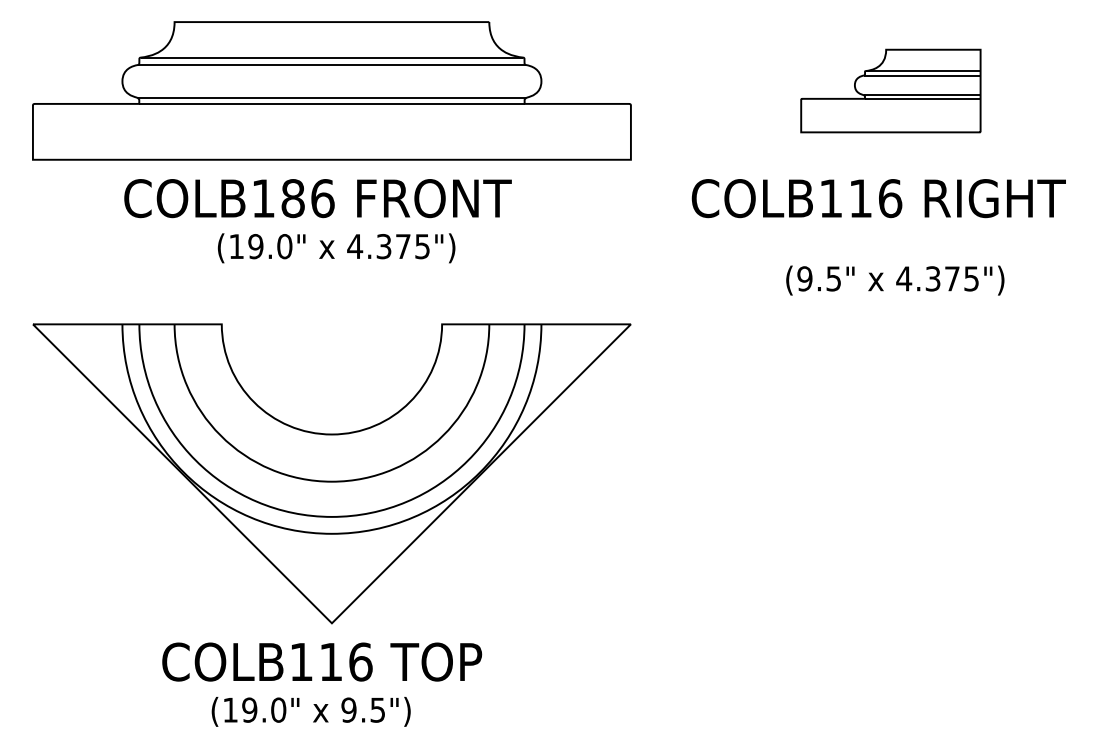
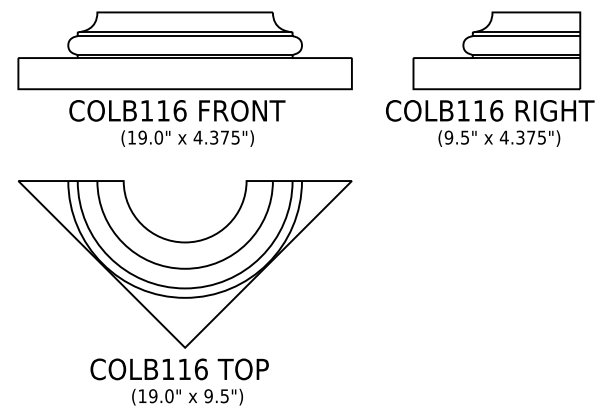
part: (890, 90) -> (496, 50), size x1.67
text: (293, 197) -> (163, 110), COLB186 -> COLB116
text: (895, 280) -> (499, 138), moved
text: (311, 710) -> (187, 396), moved

